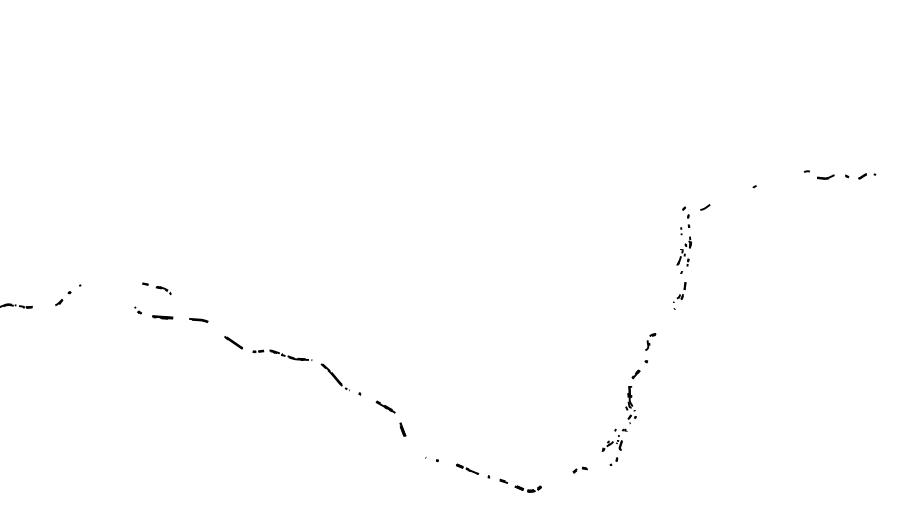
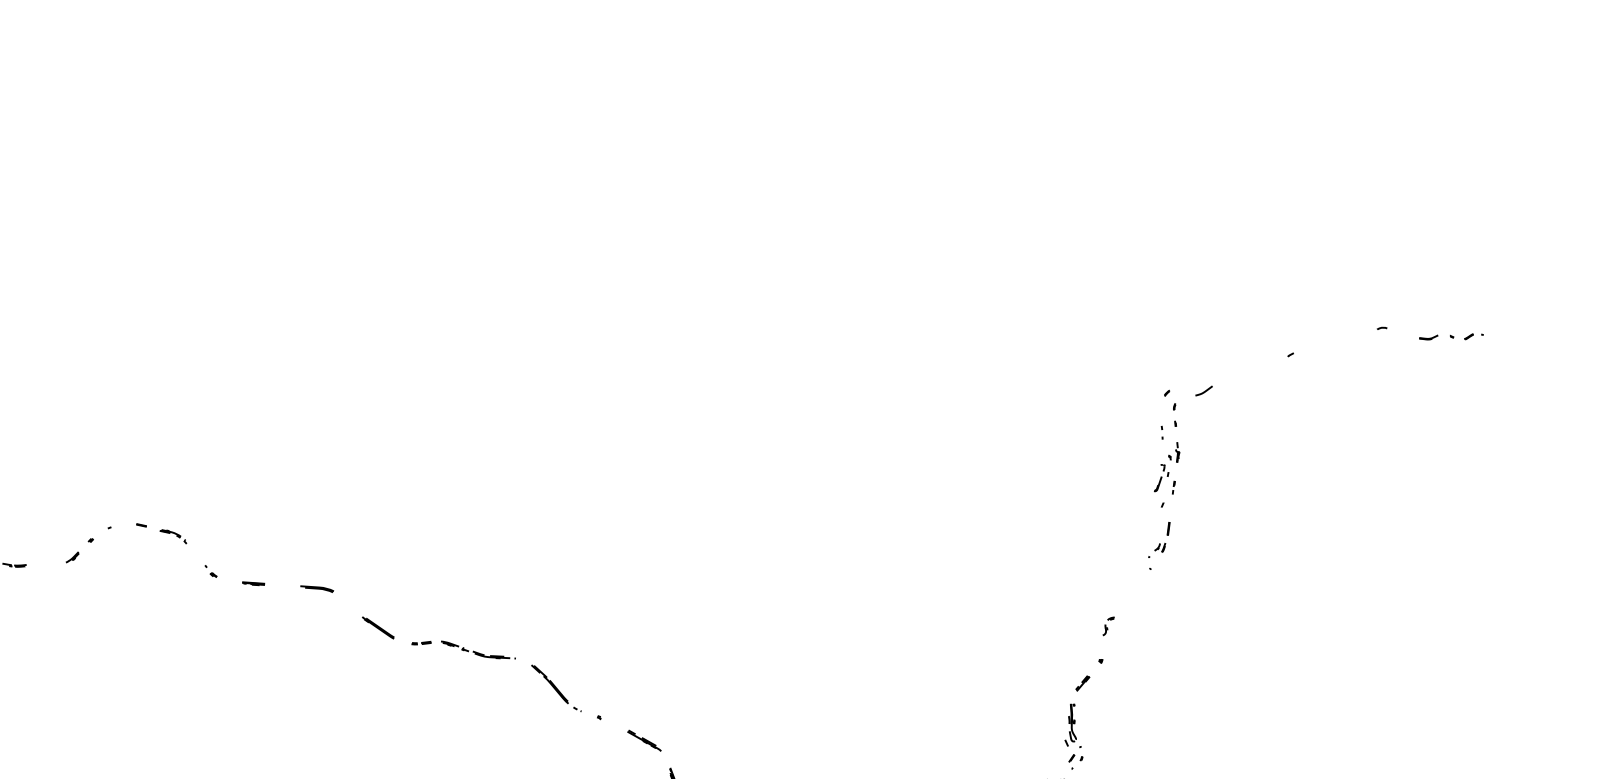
part: (846, 176) -> (1451, 336), size x0.62
part: (156, 288) -> (160, 533), moved
part: (161, 317) -> (251, 583), size x0.62
part: (650, 341) -> (1108, 625), size x0.62

